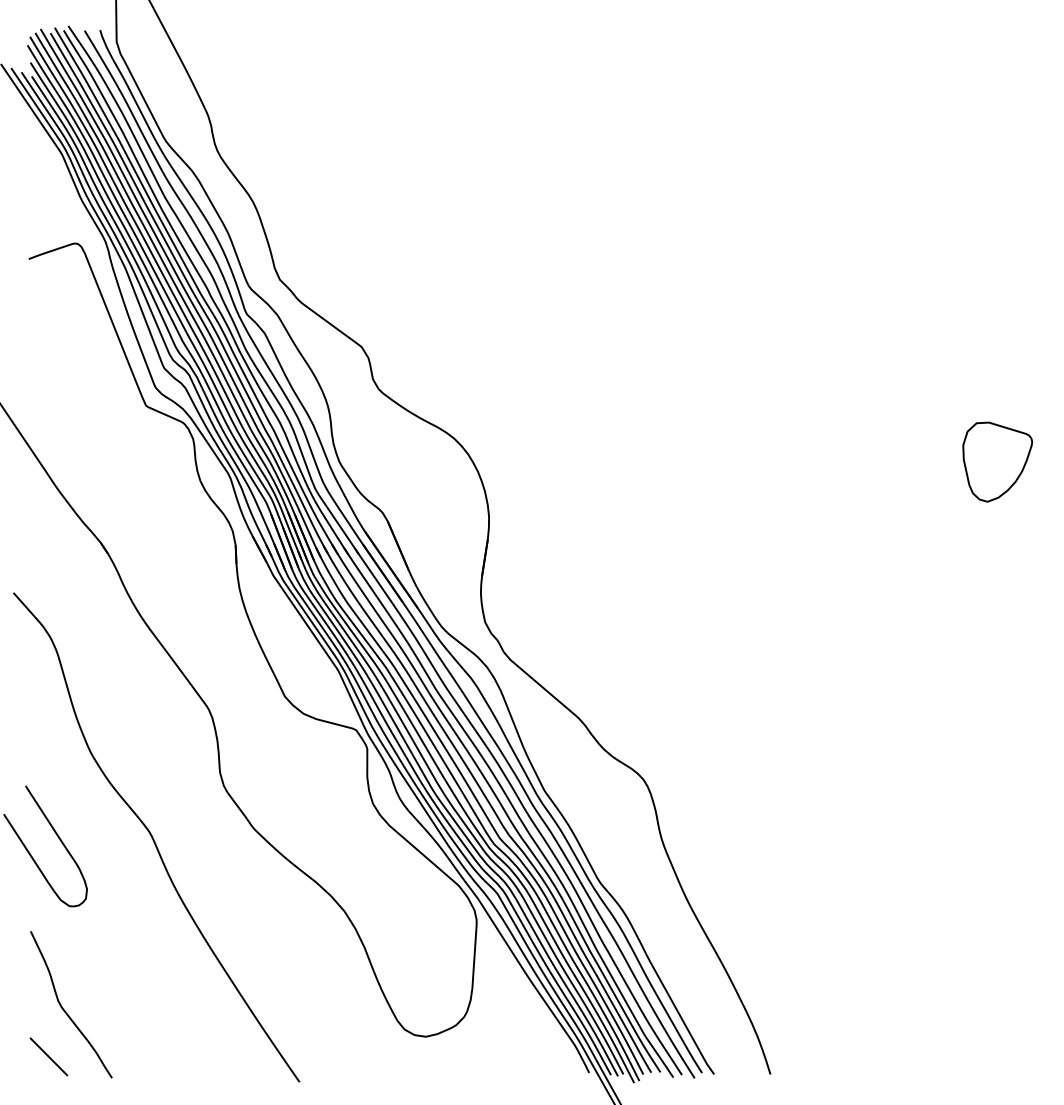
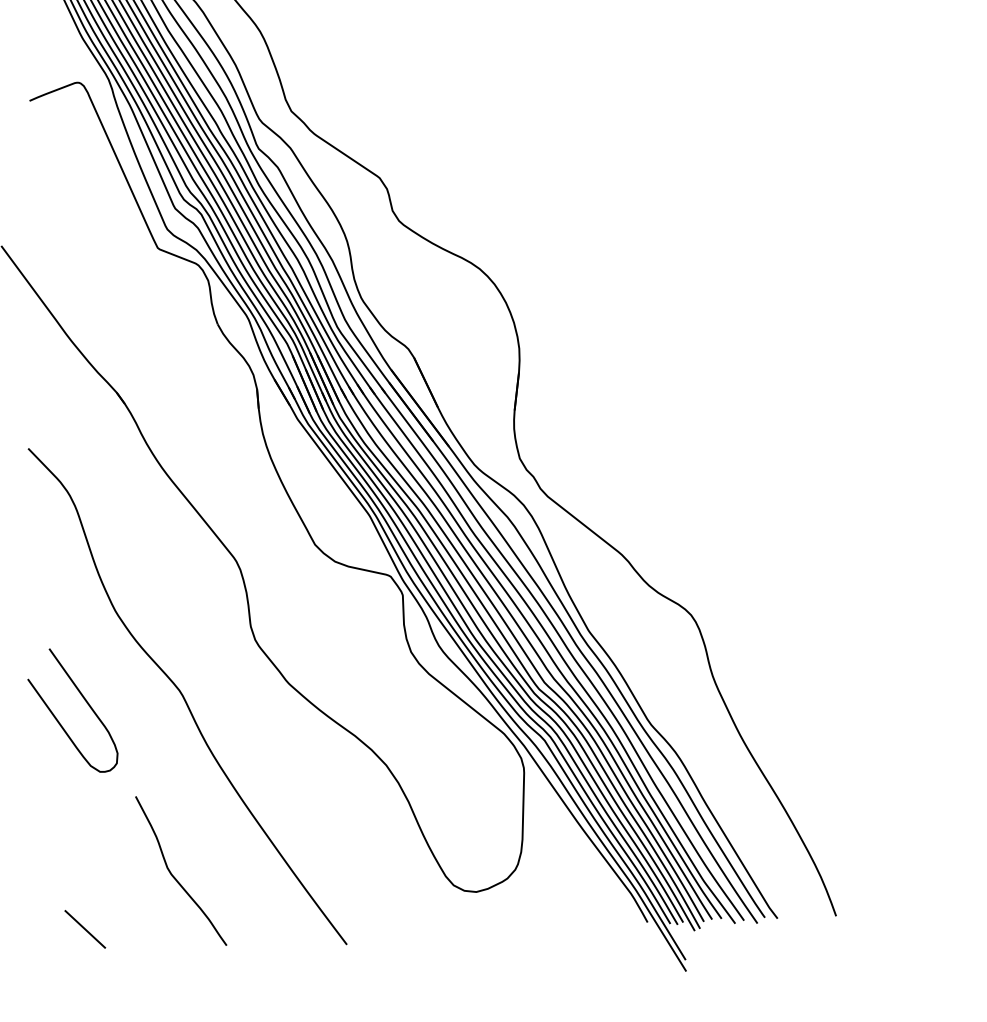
curve: (65, 1010) -> (175, 877), moved

